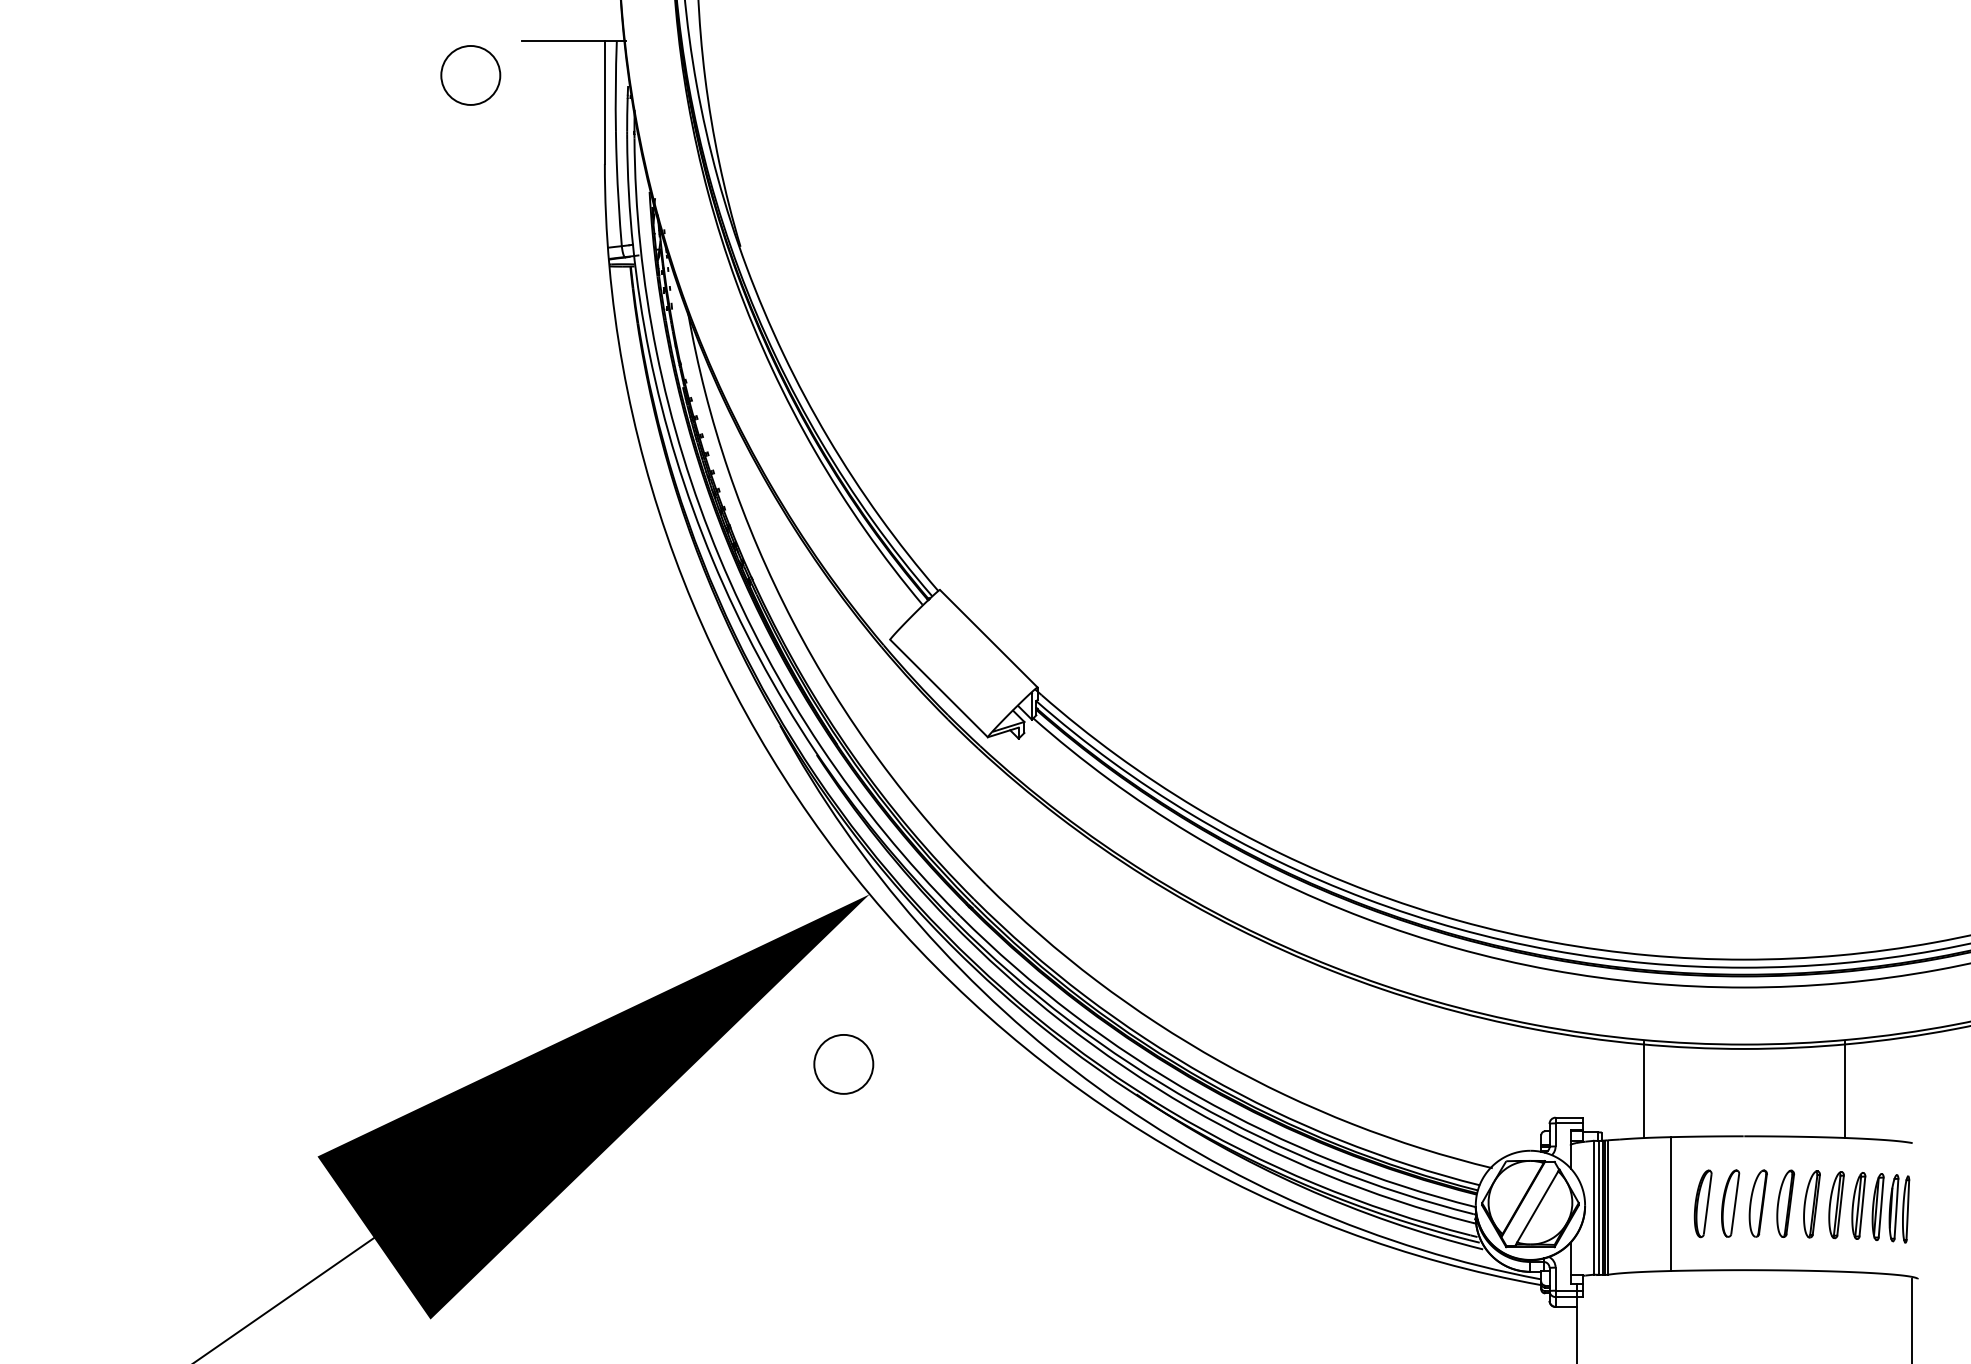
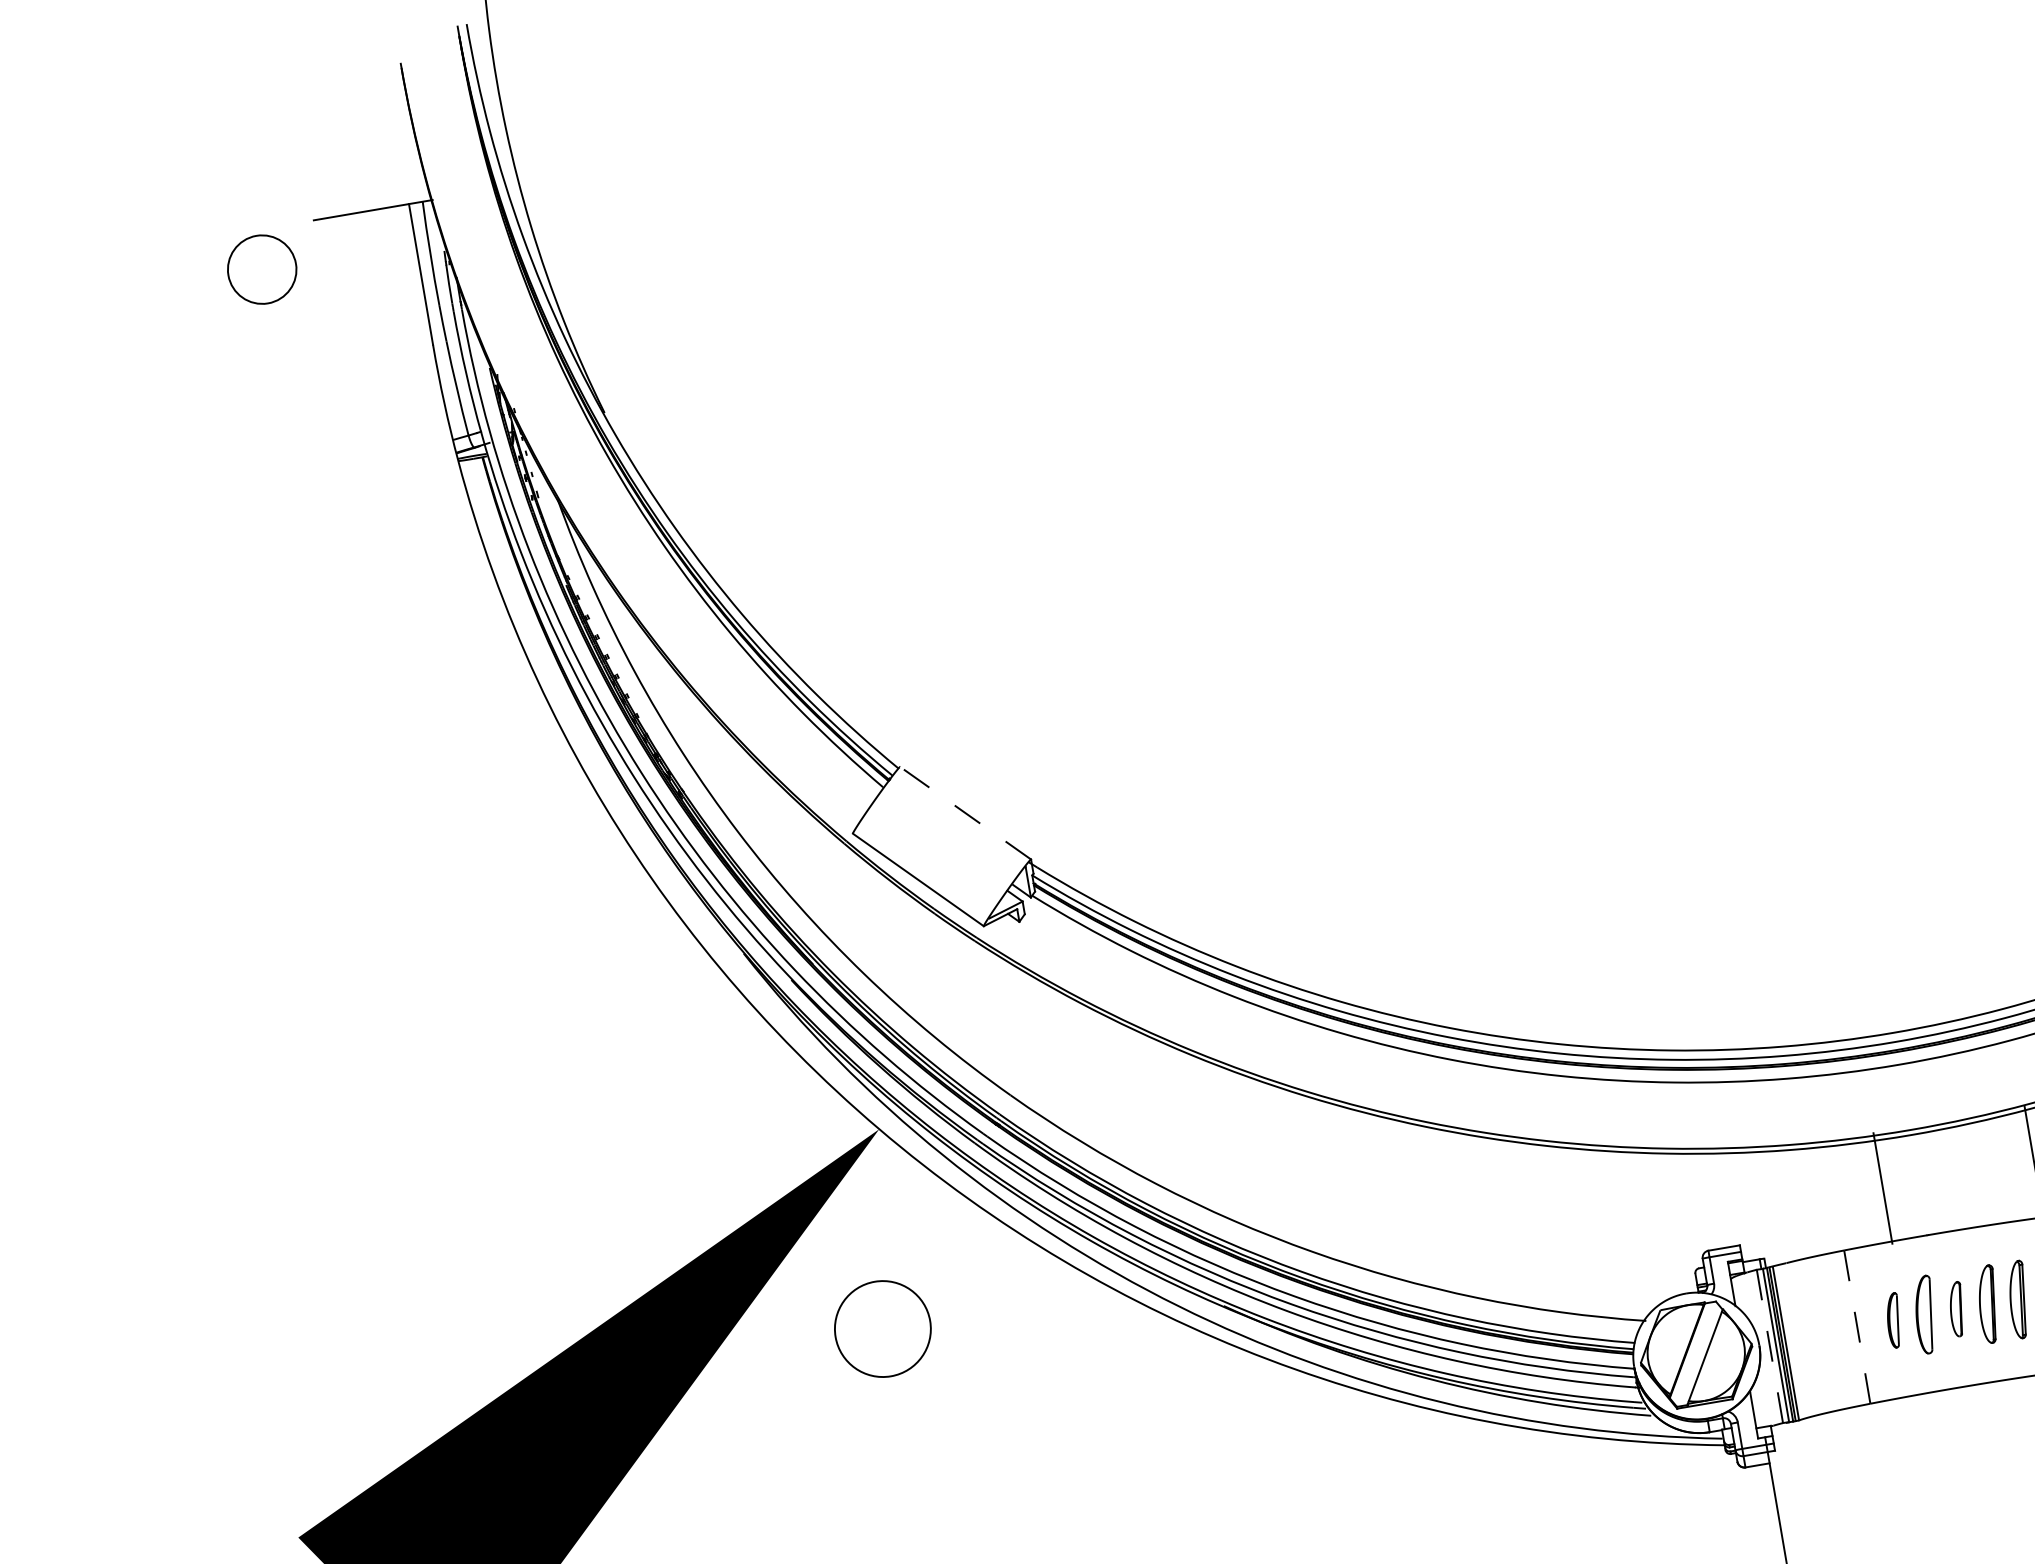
line: (988, 638) -> (965, 813), solid -> dashed
circle: (843, 1063) -> (882, 1328), size x1.4
line: (1643, 1089) -> (1882, 1187), moved
part: (1702, 1203) -> (1893, 1320), size x0.7
part: (1757, 1203) -> (1956, 1309), size x0.7
line: (1670, 1204) -> (1856, 1327), solid -> dashed
line: (1593, 1207) -> (1769, 1346), solid -> dashed

